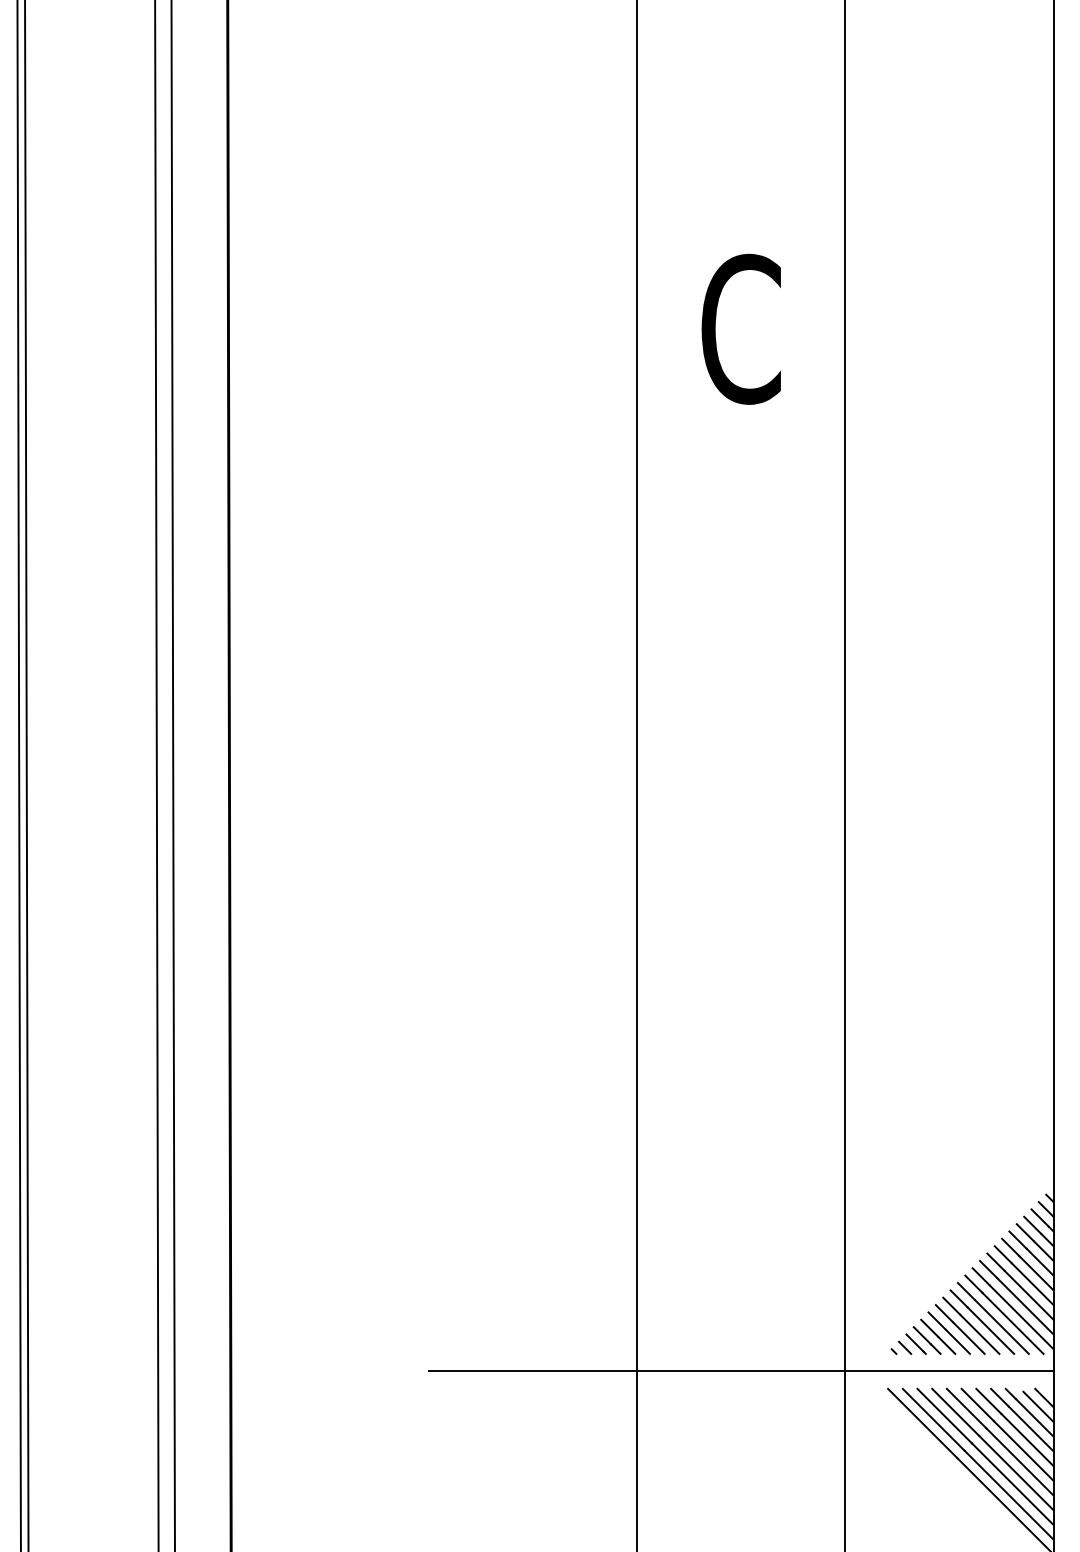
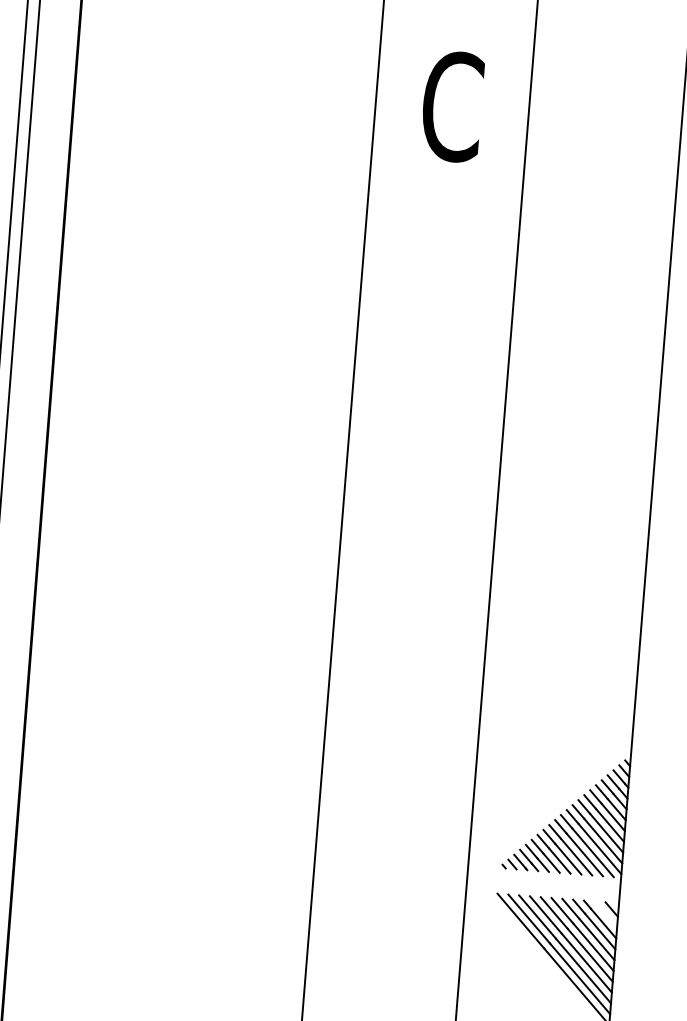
line: (741, 1371) -> (390, 872), removed
line: (1038, 1406) -> (607, 915), removed

